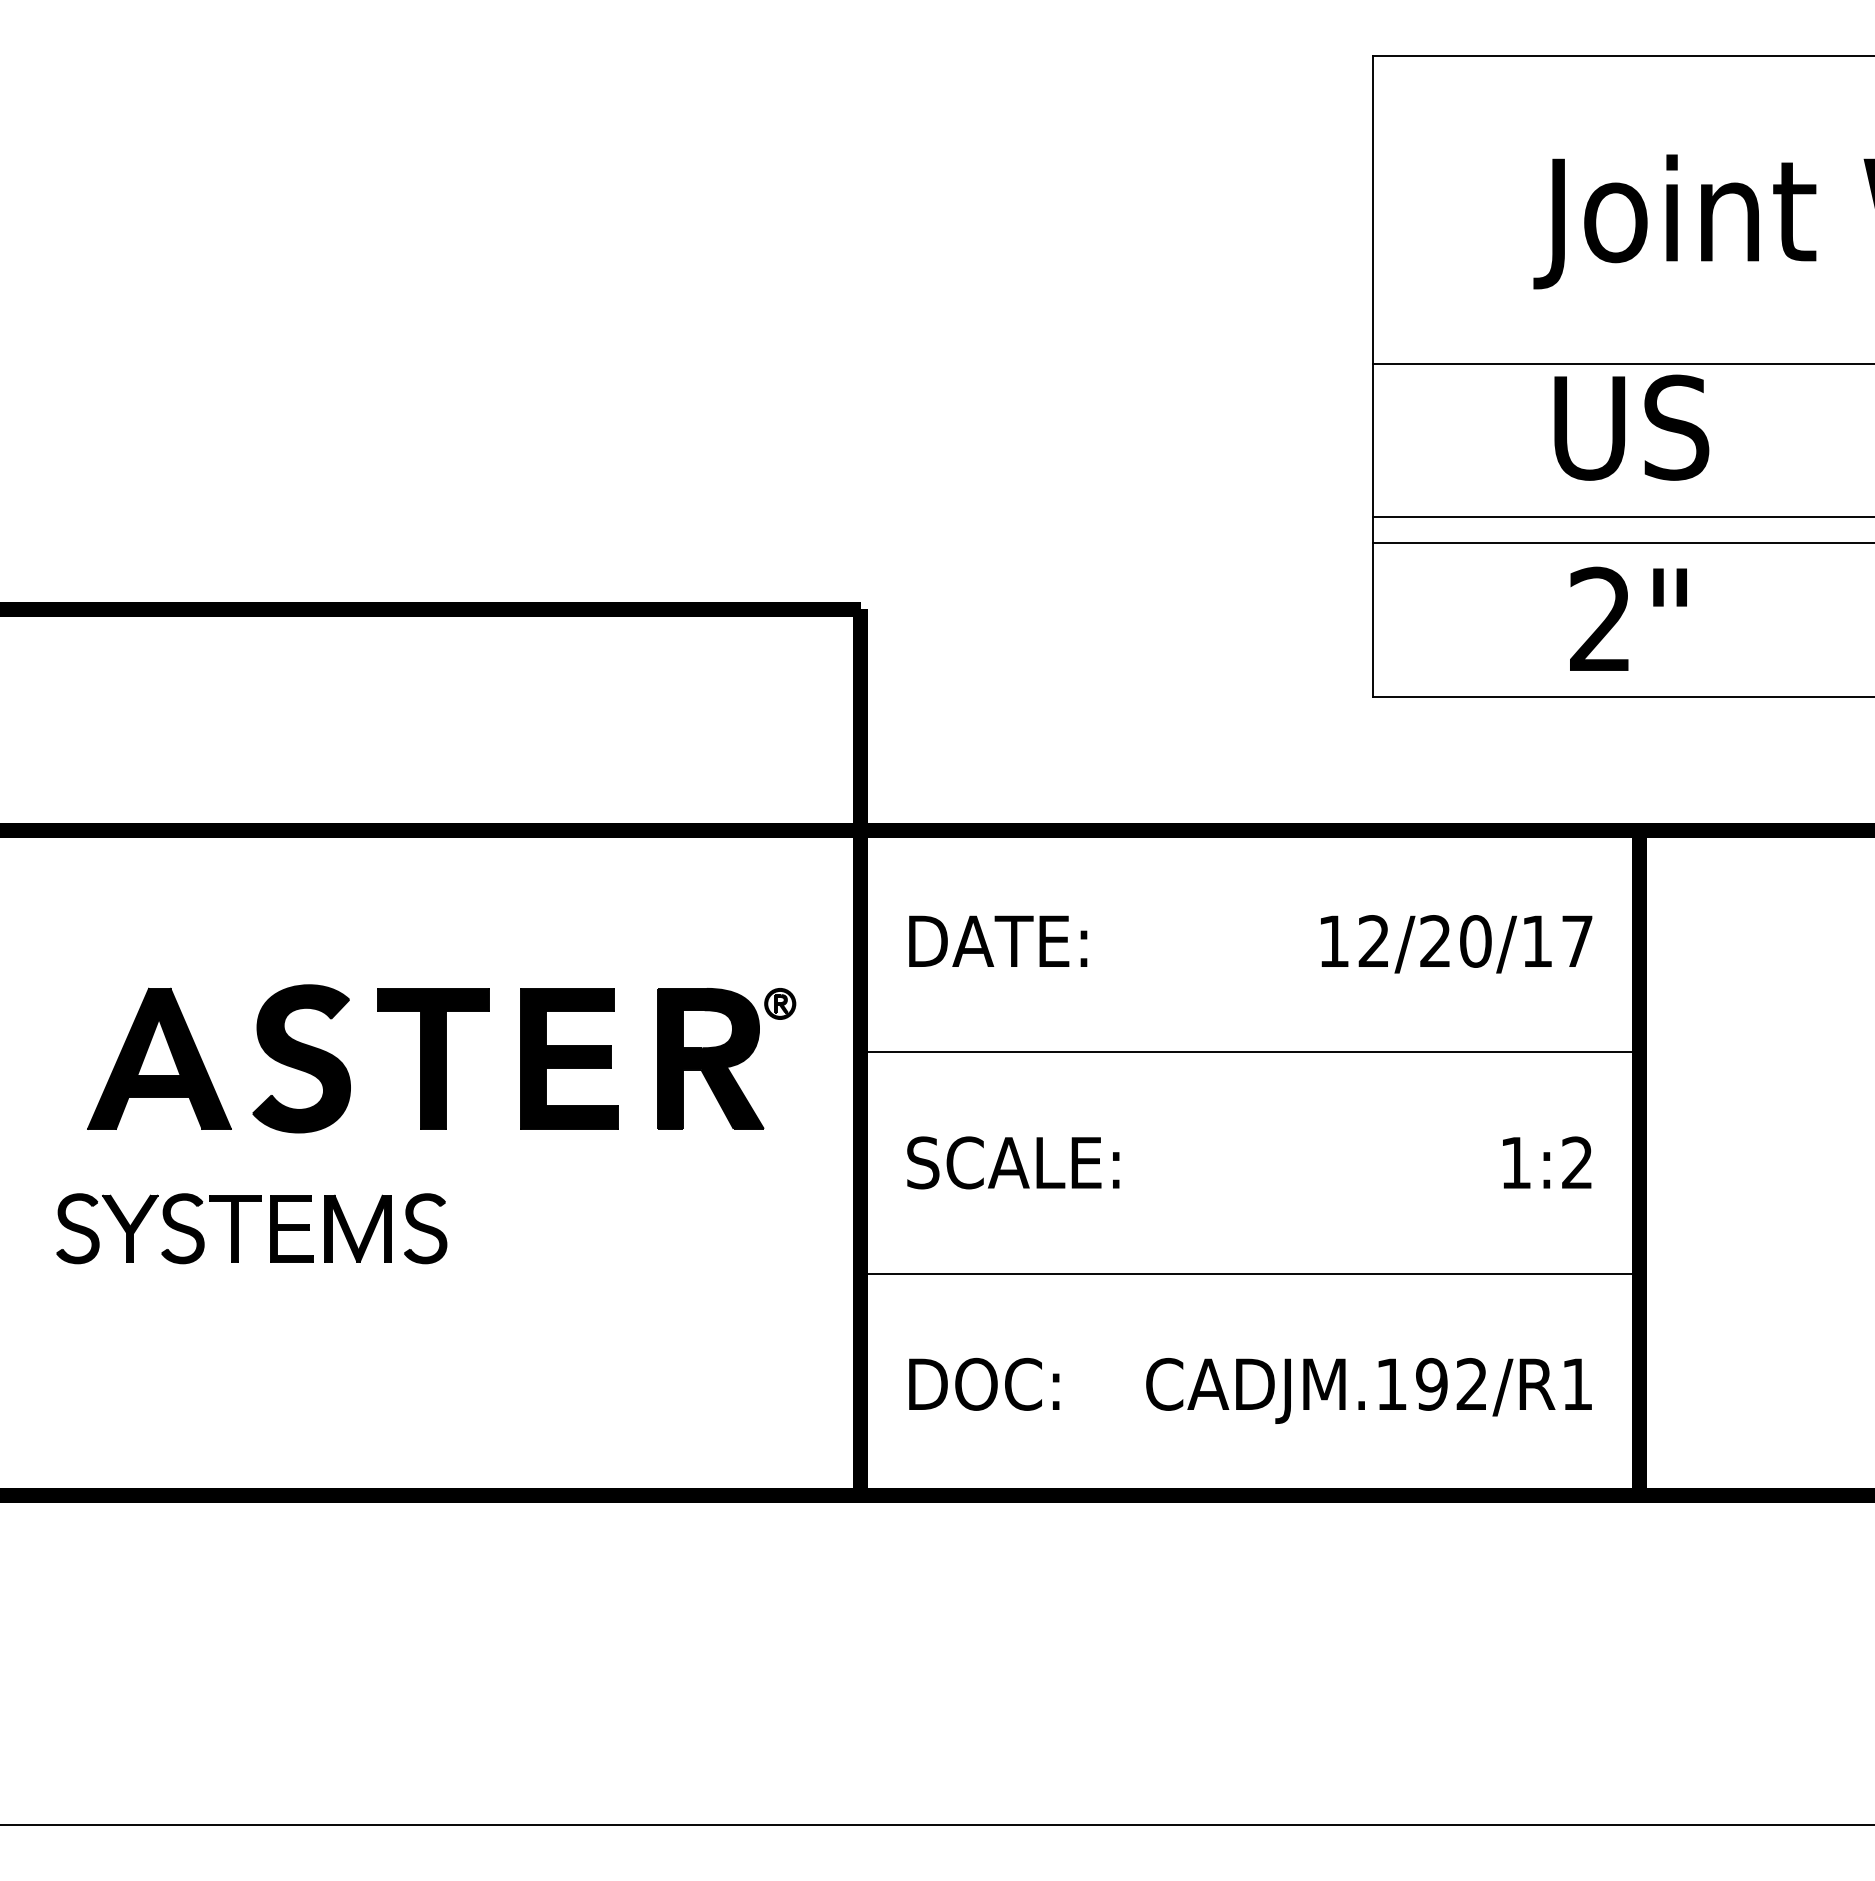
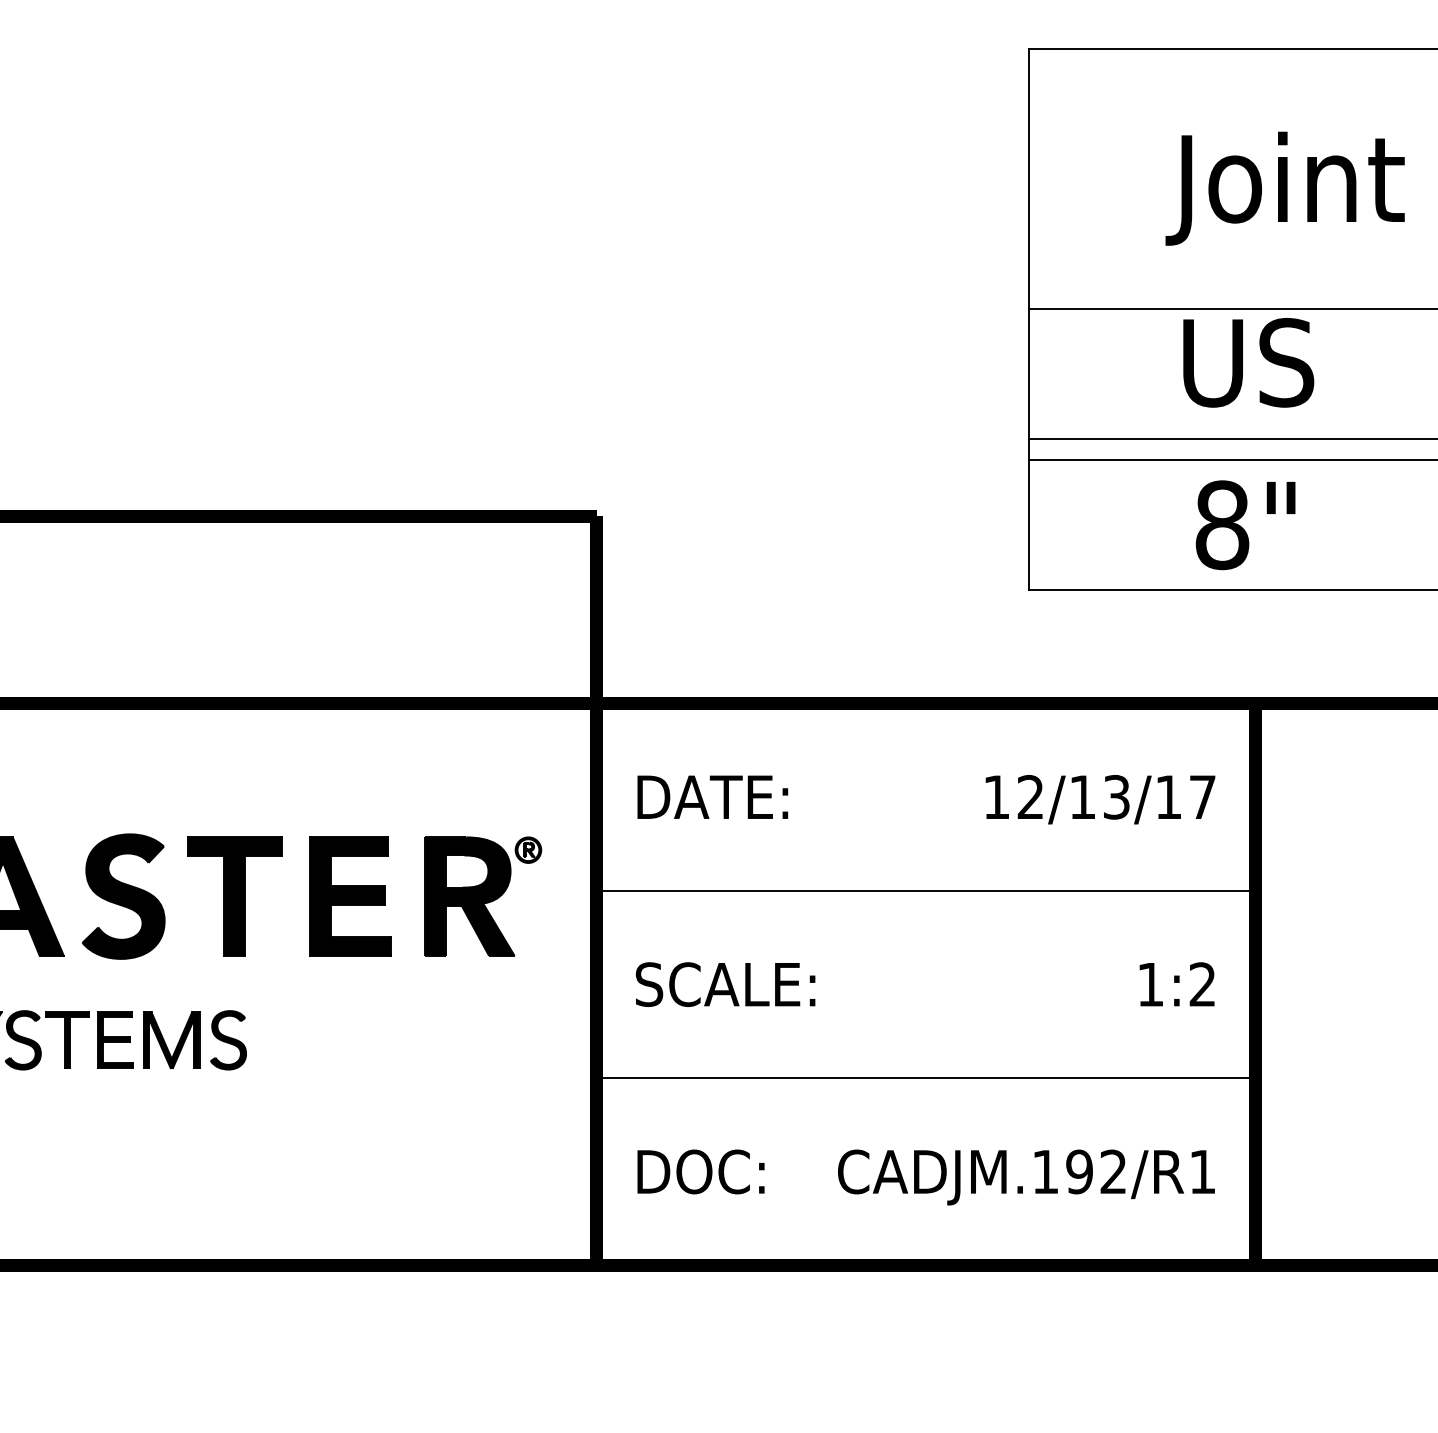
text: (1600, 619) -> (1222, 525), 2" -> 8"
text: (1455, 941) -> (1099, 797), 12/20/17 -> 12/13/17

